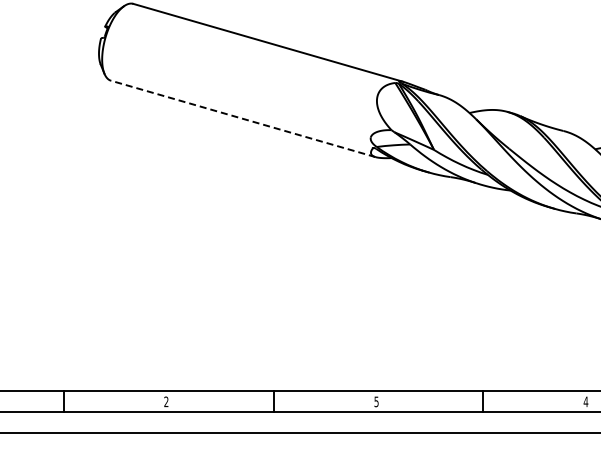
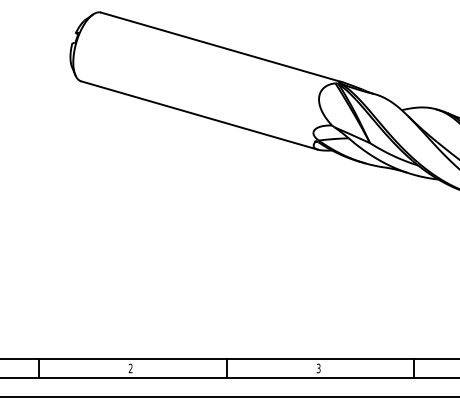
line: (243, 118) -> (199, 115), dashed -> solid
text: (376, 400) -> (318, 367), 5 -> 3

